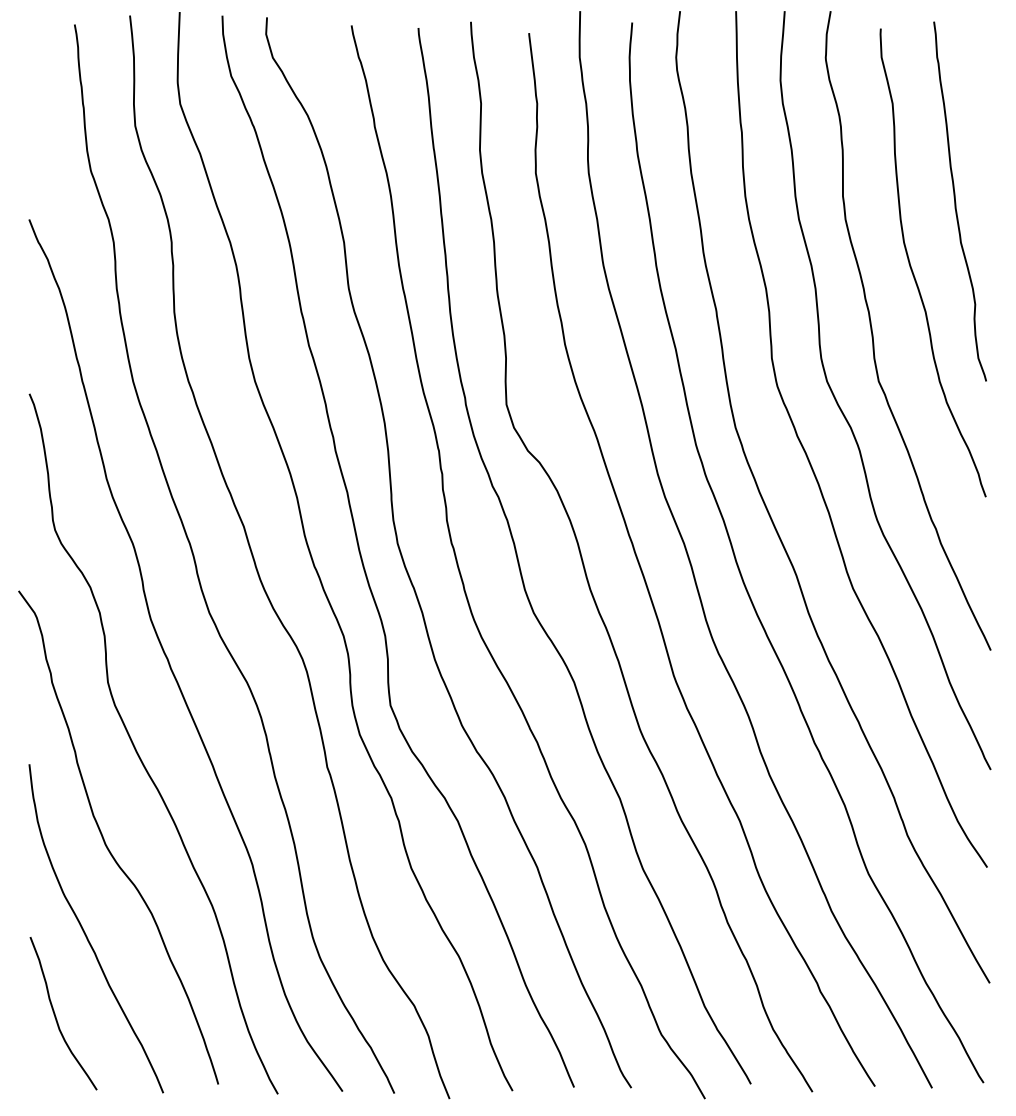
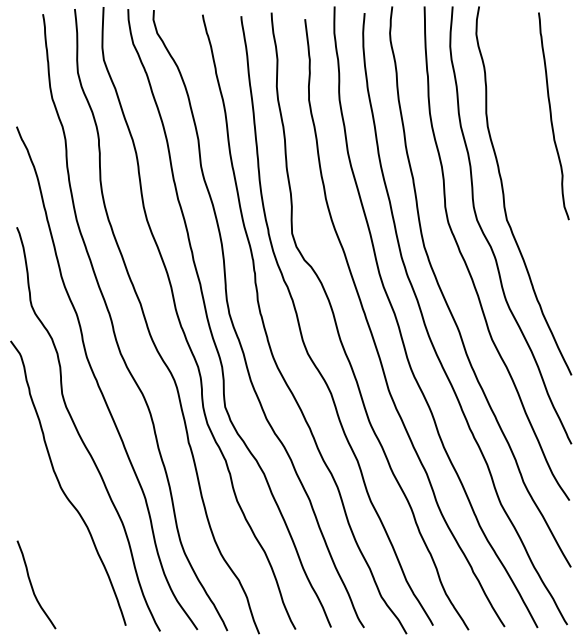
curve: (914, 271) -> (527, 156), removed
curve: (85, 931) -> (49, 537), removed

